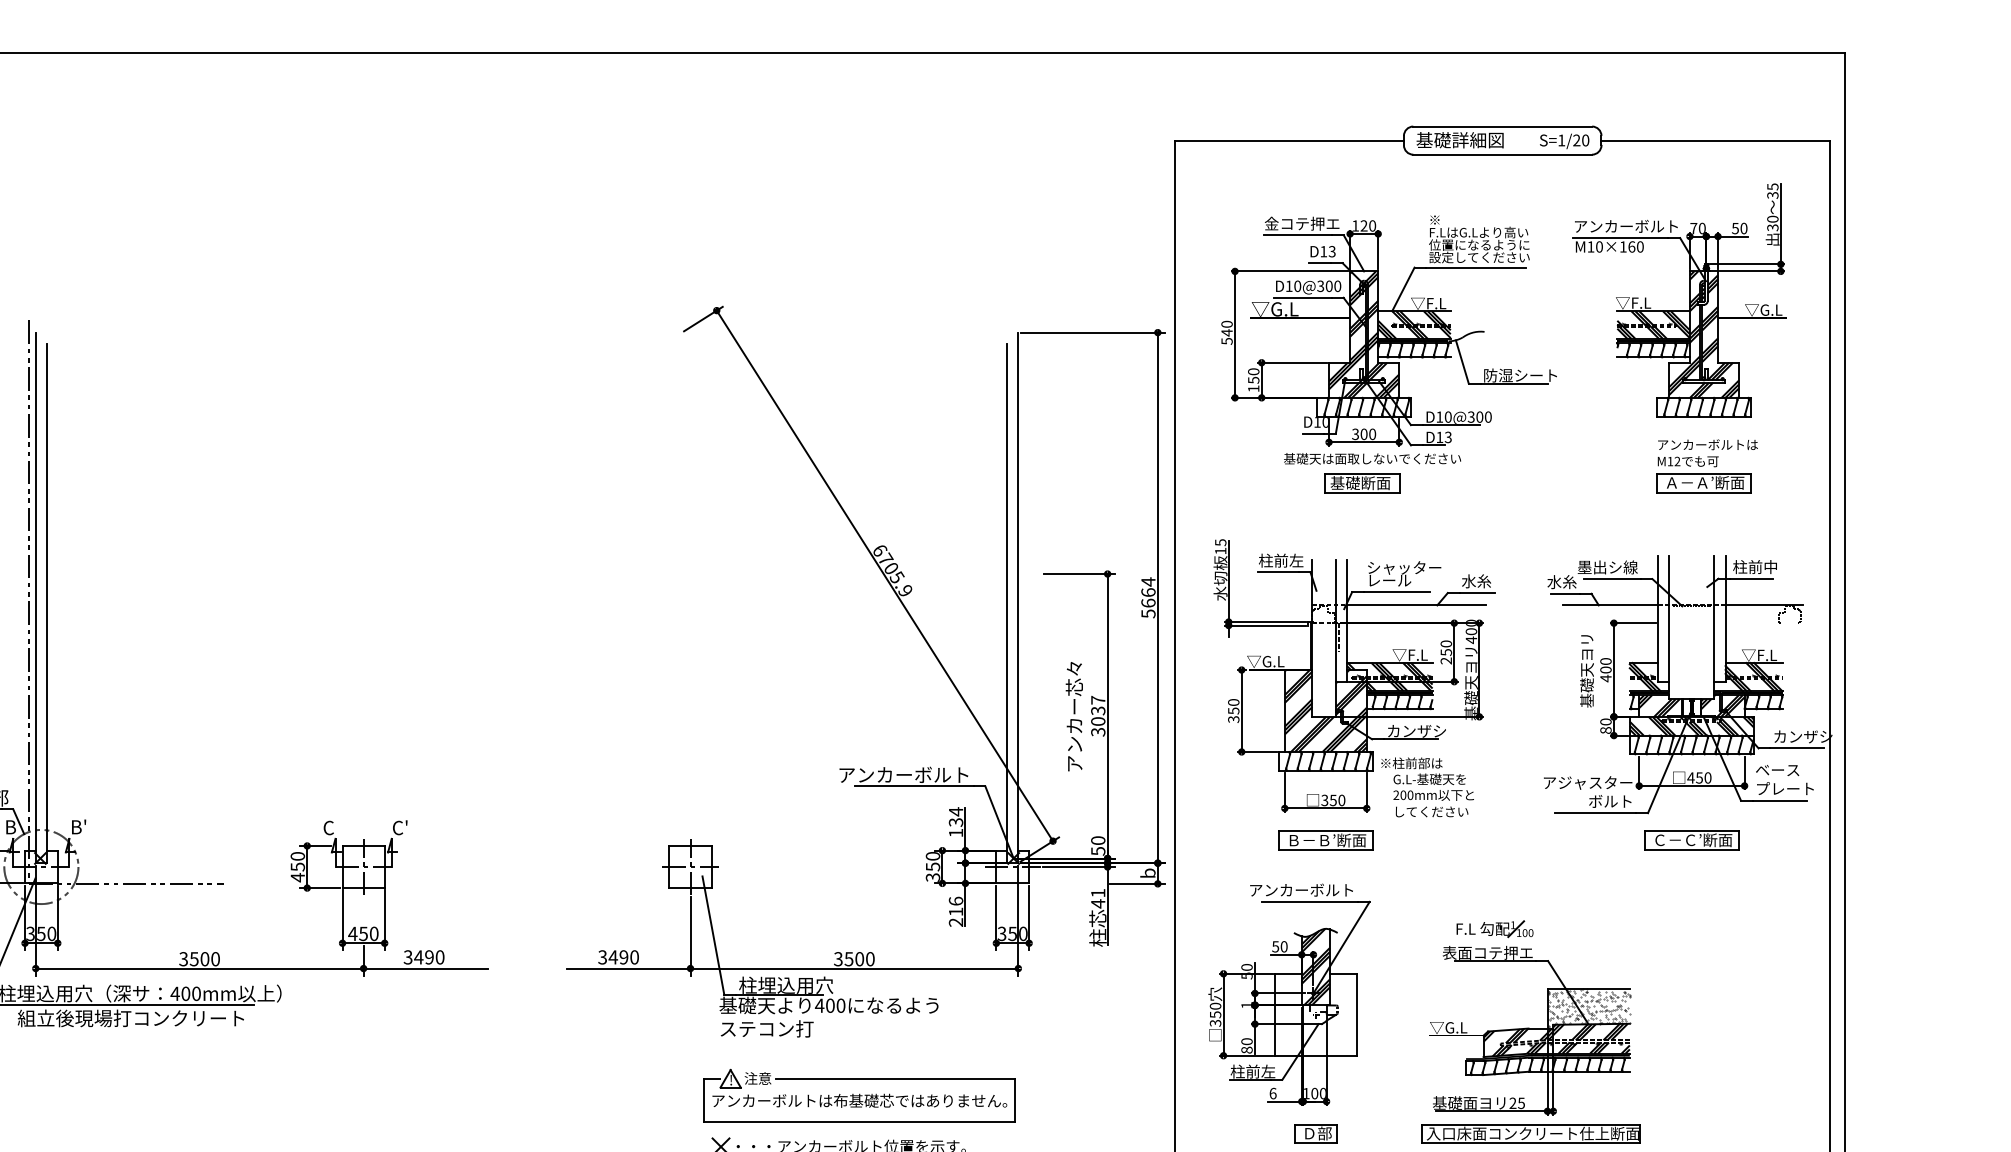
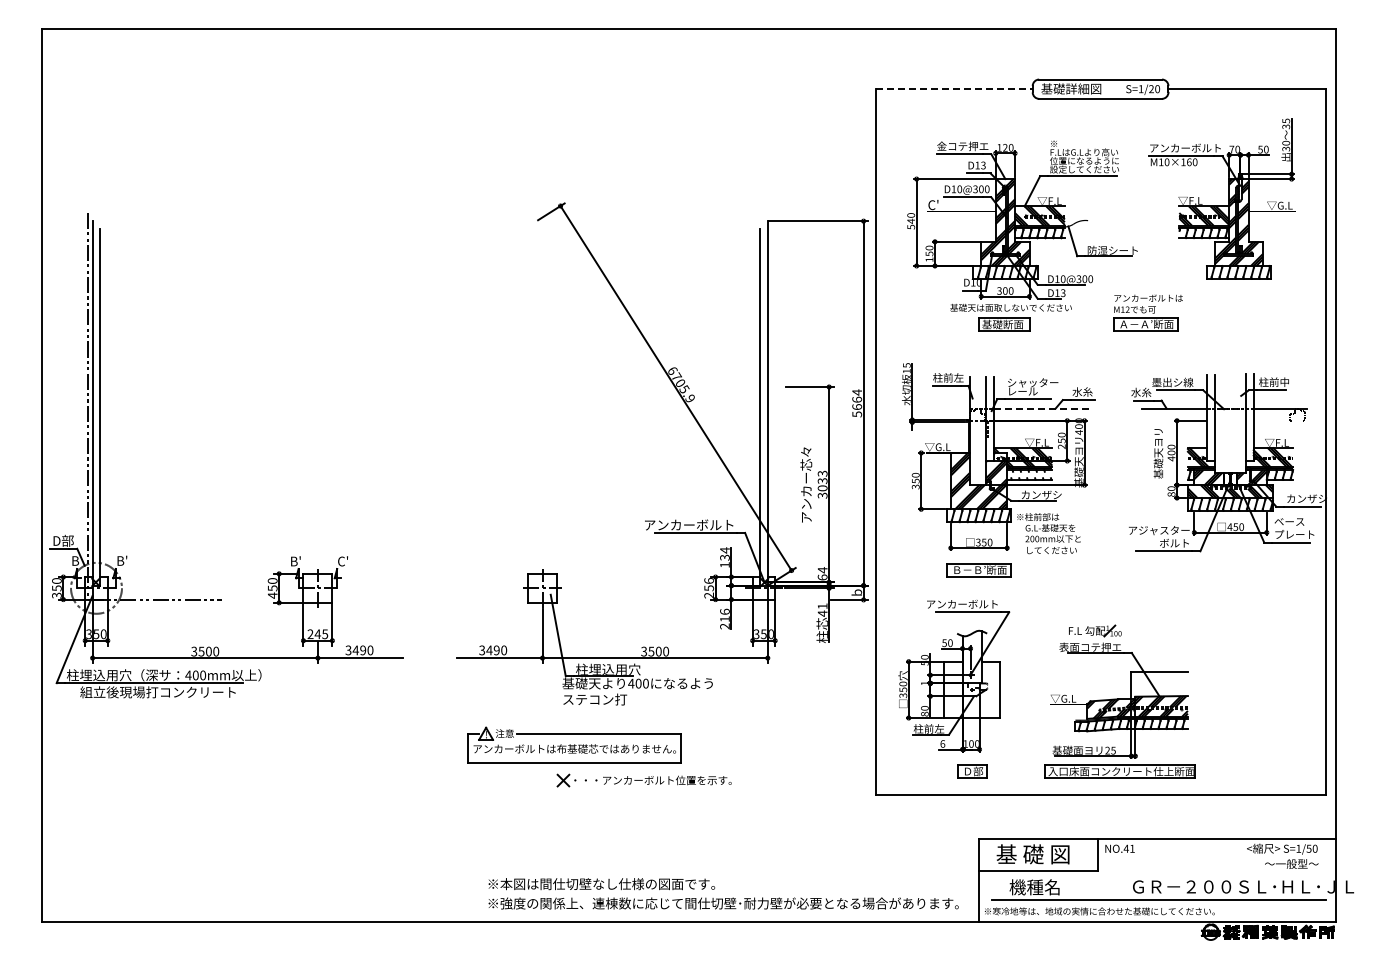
line: (1290, 141) -> (954, 89), solid -> dashed
text: (1275, 308) -> (944, 204), ▽G.L -> C'
part: (1706, 465) -> (1147, 312), moved
line: (1416, 605) -> (1041, 408), solid -> dashed
text: (1097, 699) -> (822, 473), 3037 -> 3033
hatch: (1402, 701) -> (1031, 474), removed
text: (330, 827) -> (295, 561), C -> B'
part: (1691, 841) -> (1230, 570), removed
text: (1097, 845) -> (822, 573), 50 -> 64
text: (933, 867) -> (709, 588), 350 -> 256
text: (363, 934) -> (317, 634), 450 -> 245
hatch: (1314, 966) -> (971, 656), removed
hatch: (1588, 1008) -> (1159, 685), removed
part: (859, 1094) -> (574, 744), moved

